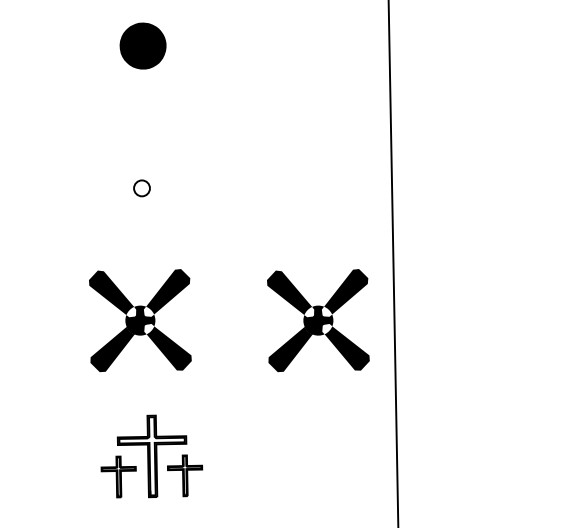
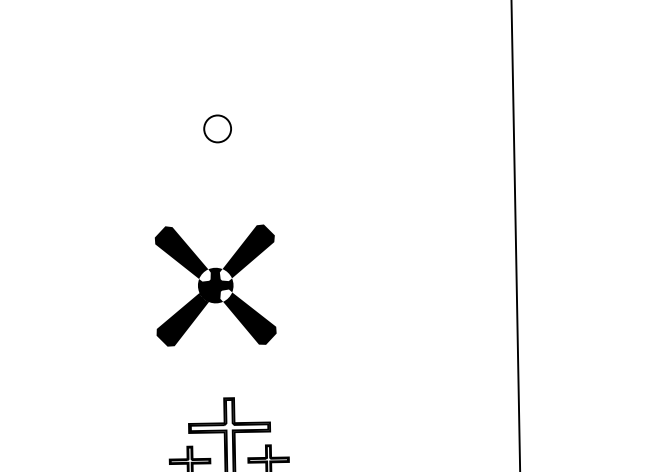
part: (141, 188) -> (217, 129), size x1.43
part: (318, 320) -> (426, 285), removed

